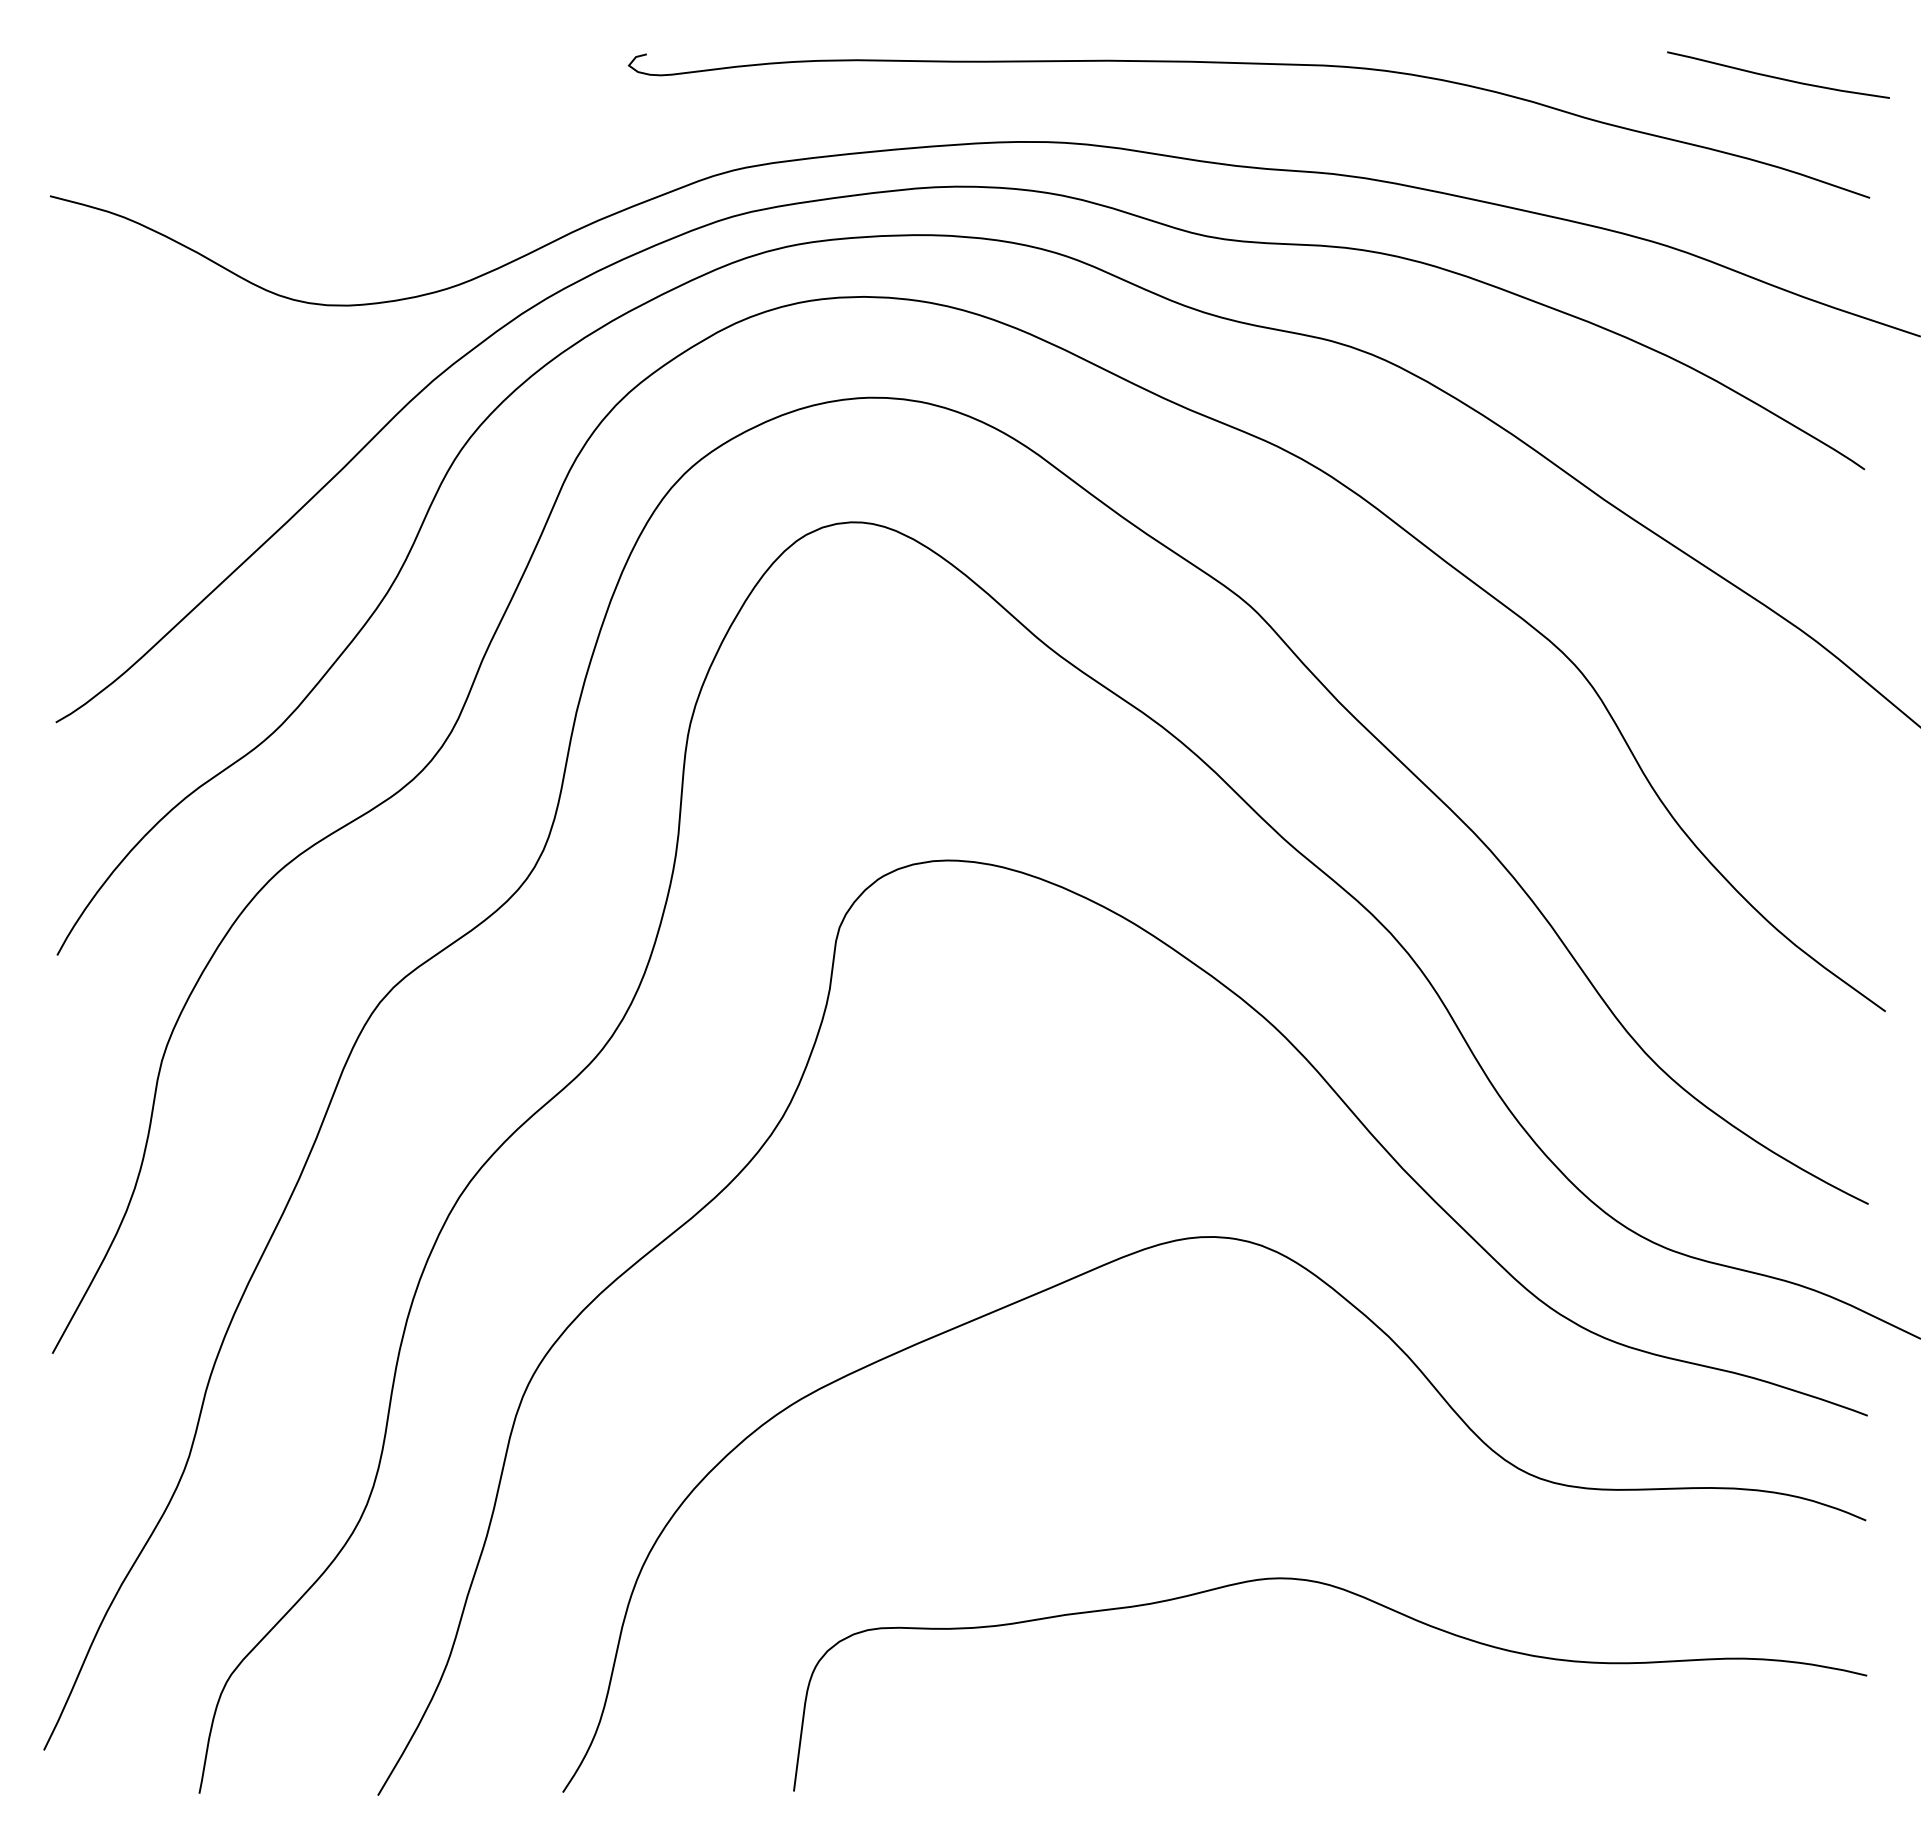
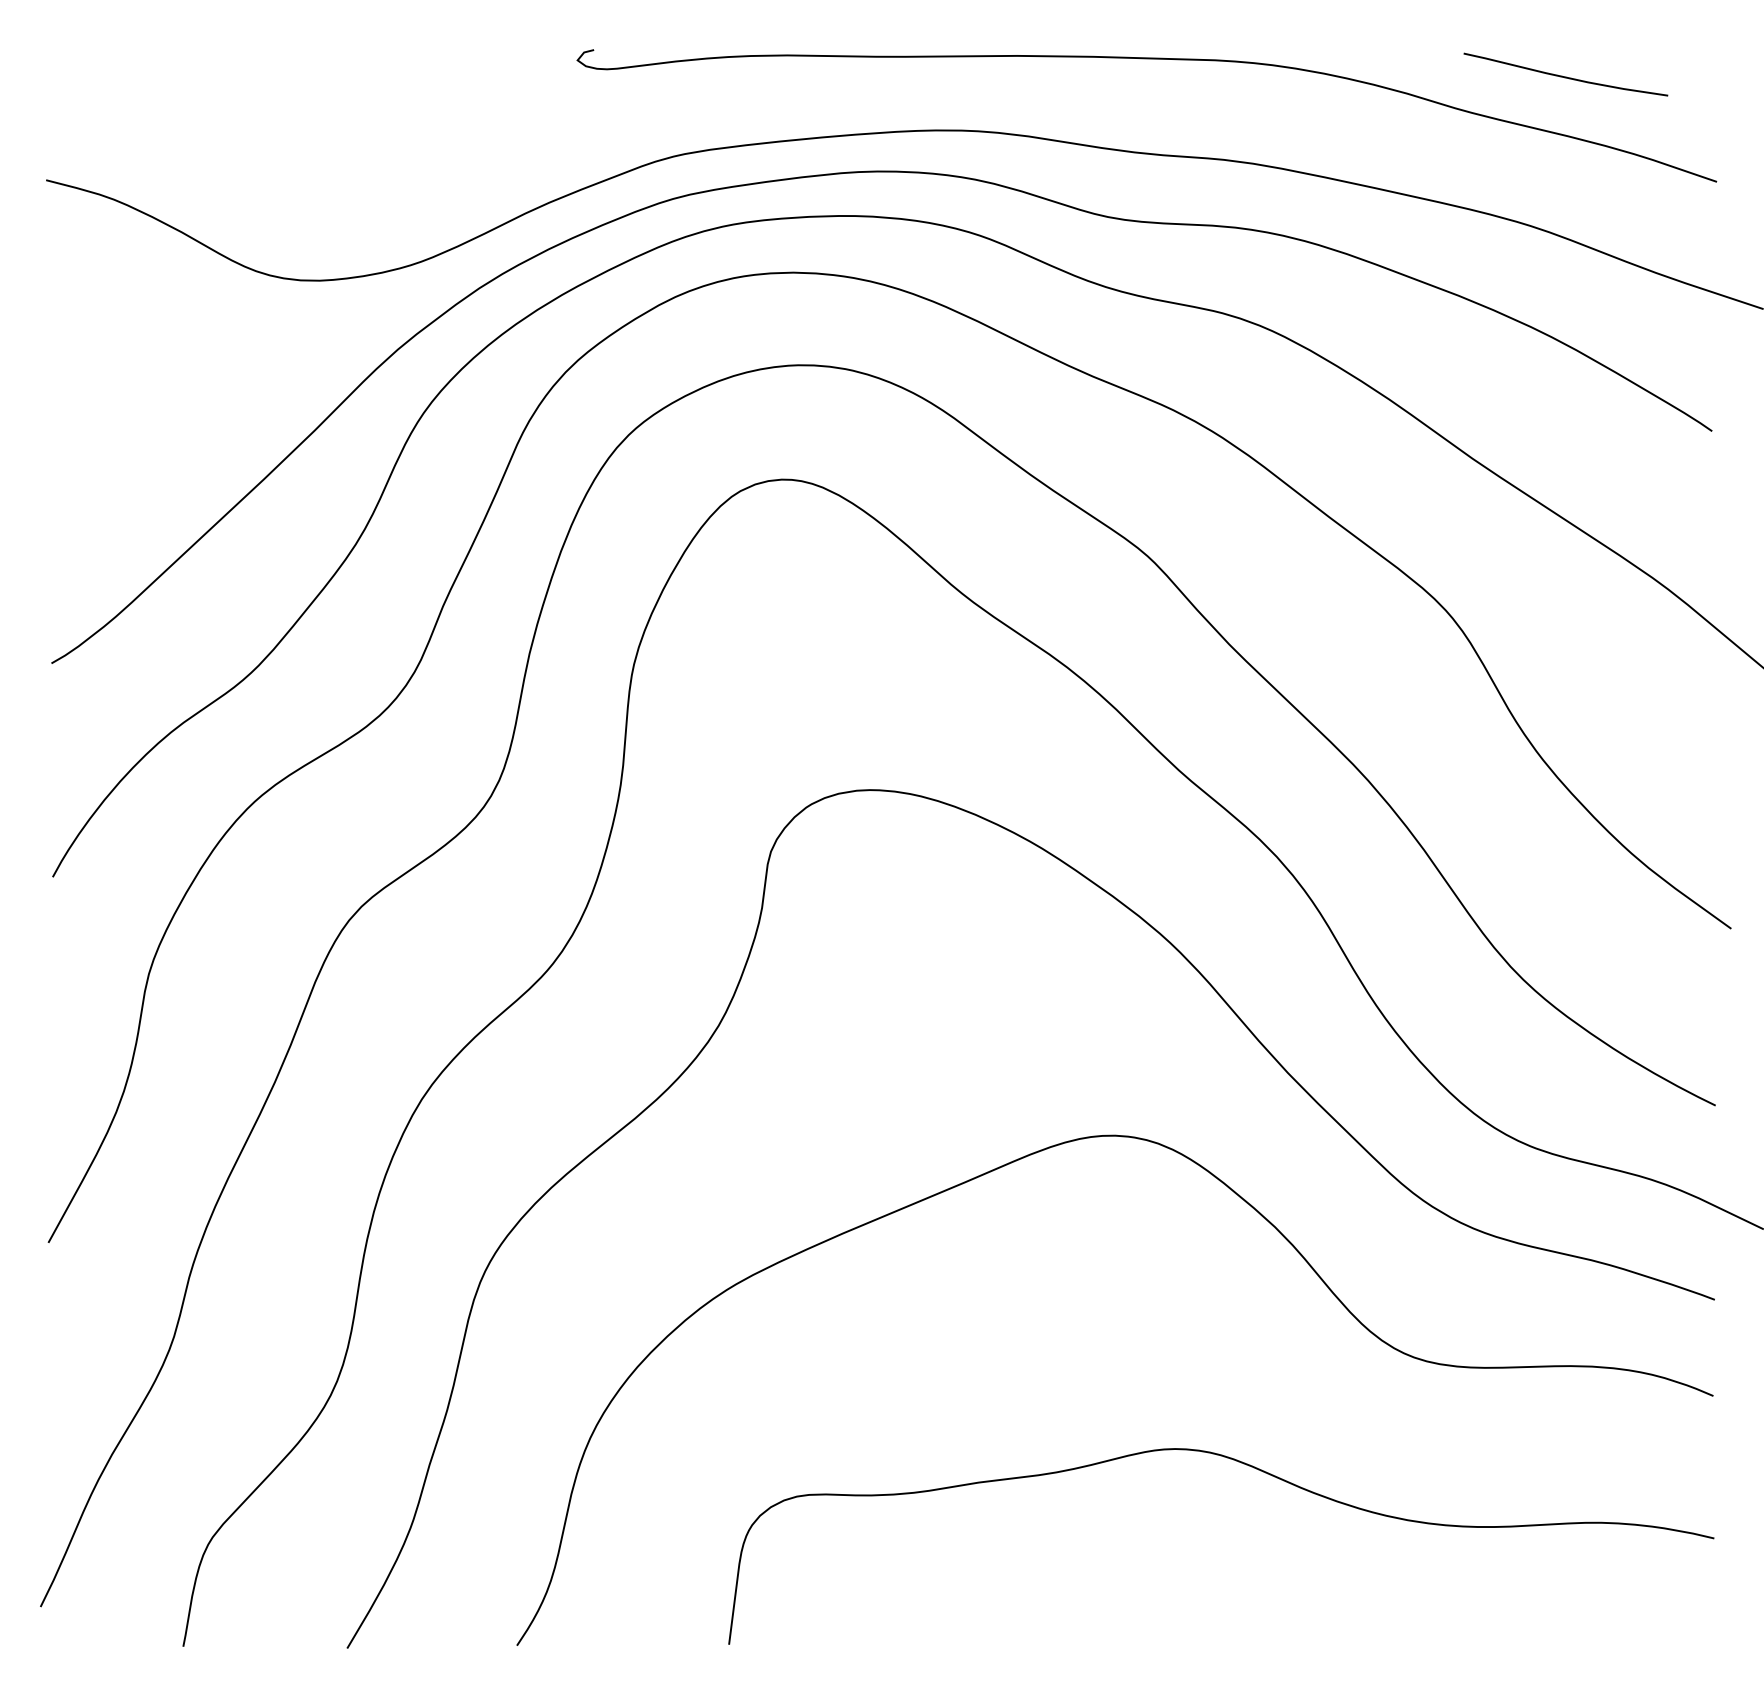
curve: (1776, 76) -> (1564, 75), moved

